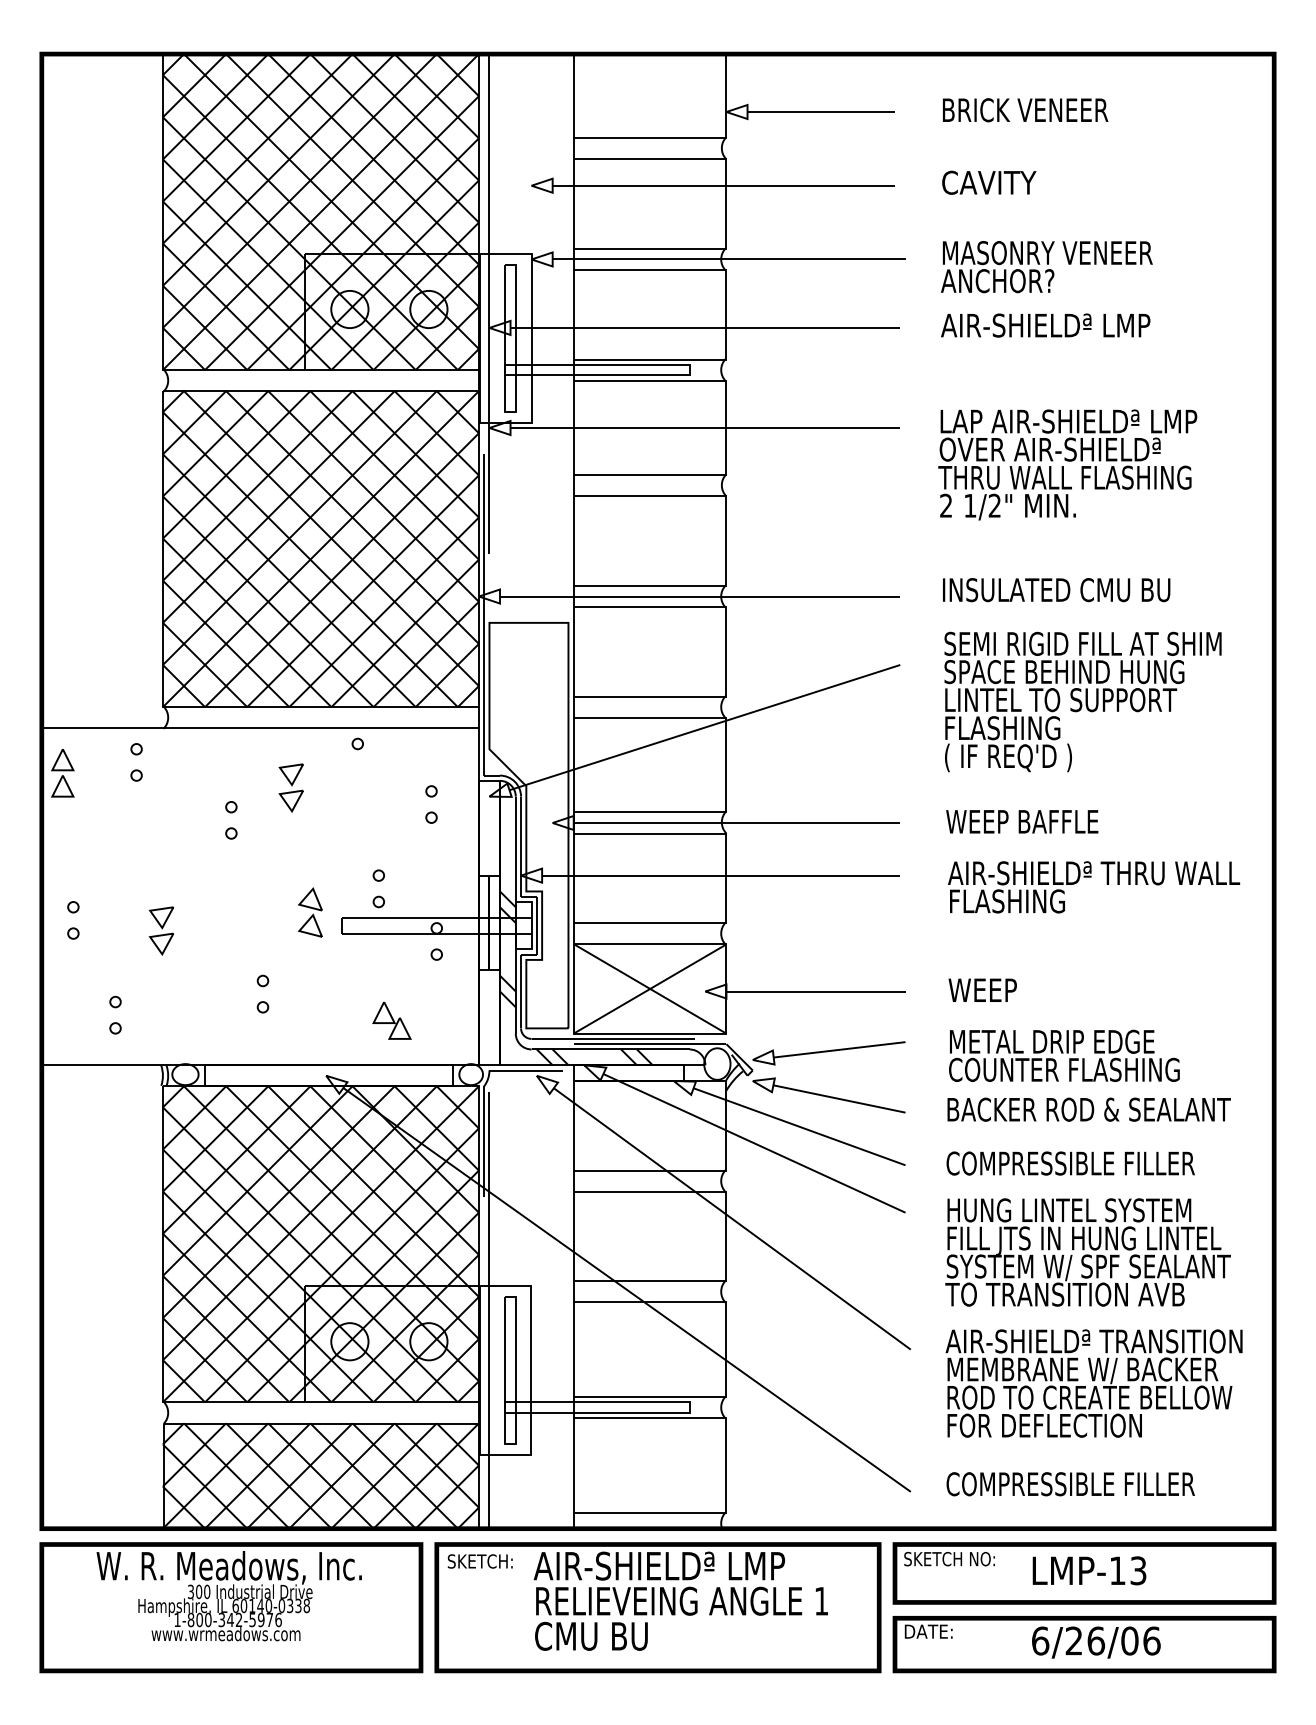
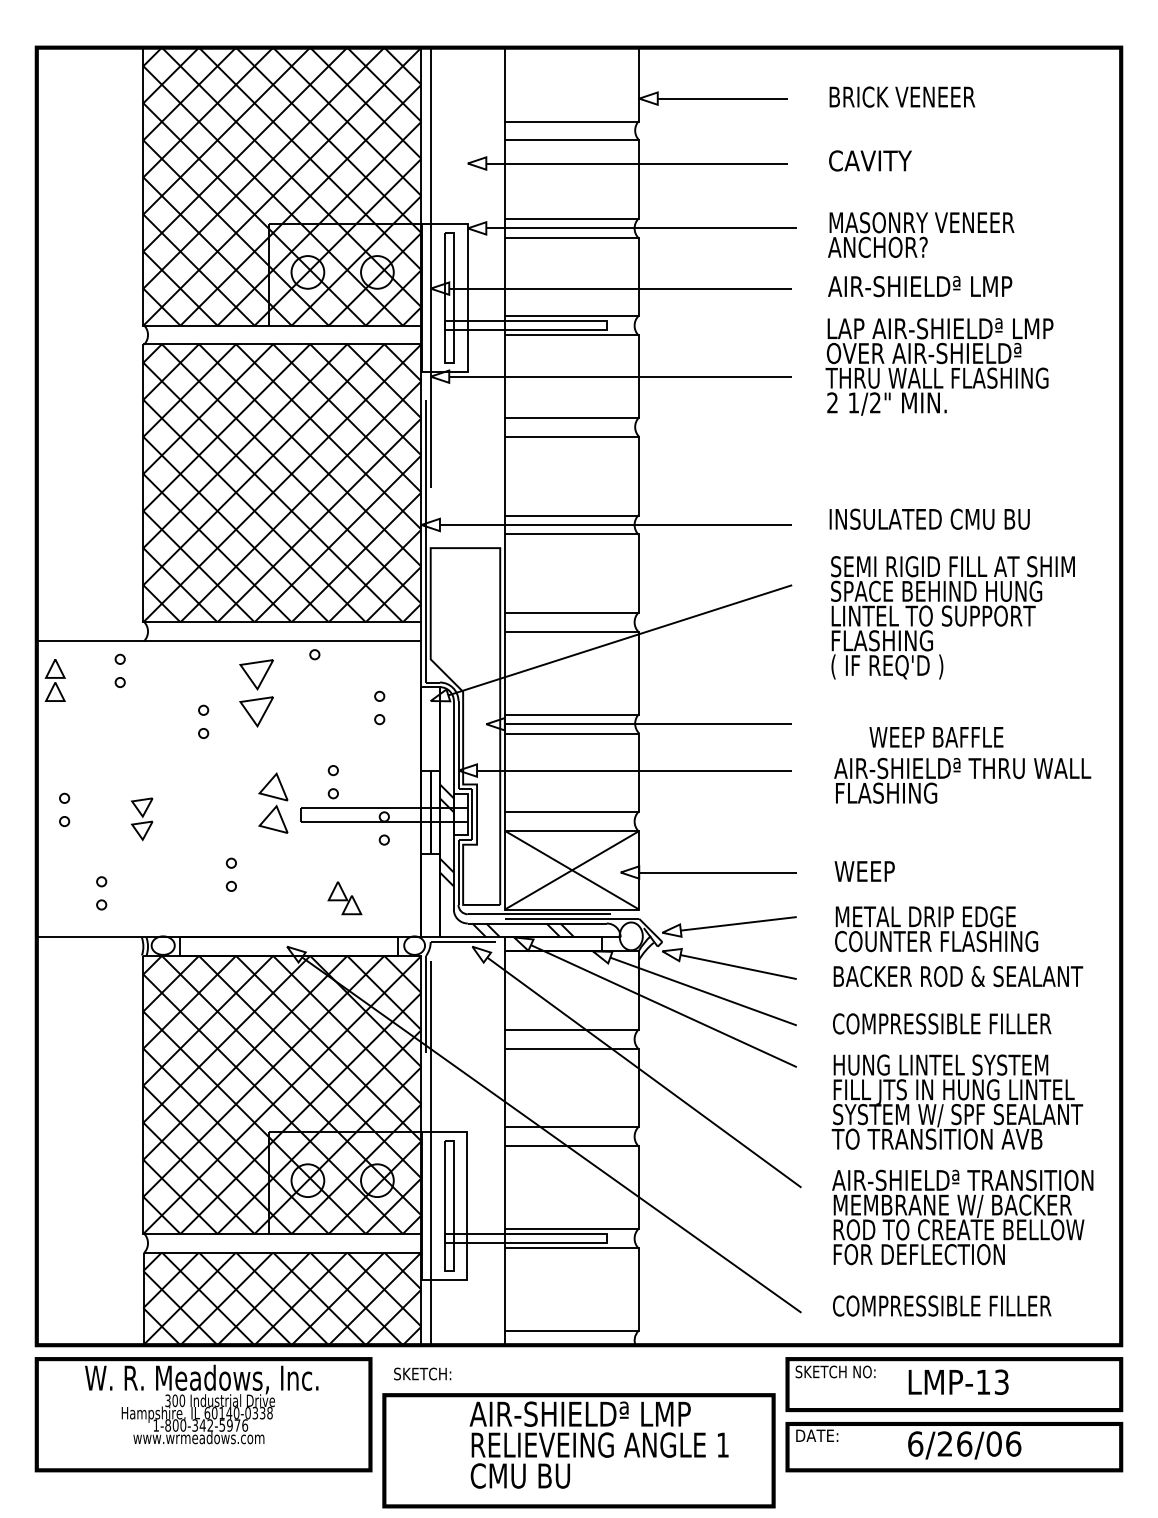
text: (1067, 464) -> (939, 366), moved
part: (290, 787) -> (255, 693), size x1.6
text: (1022, 821) -> (936, 737), moved
part: (309, 912) -> (272, 802), size x1.4
text: (657, 1607) -> (578, 1450), moved

